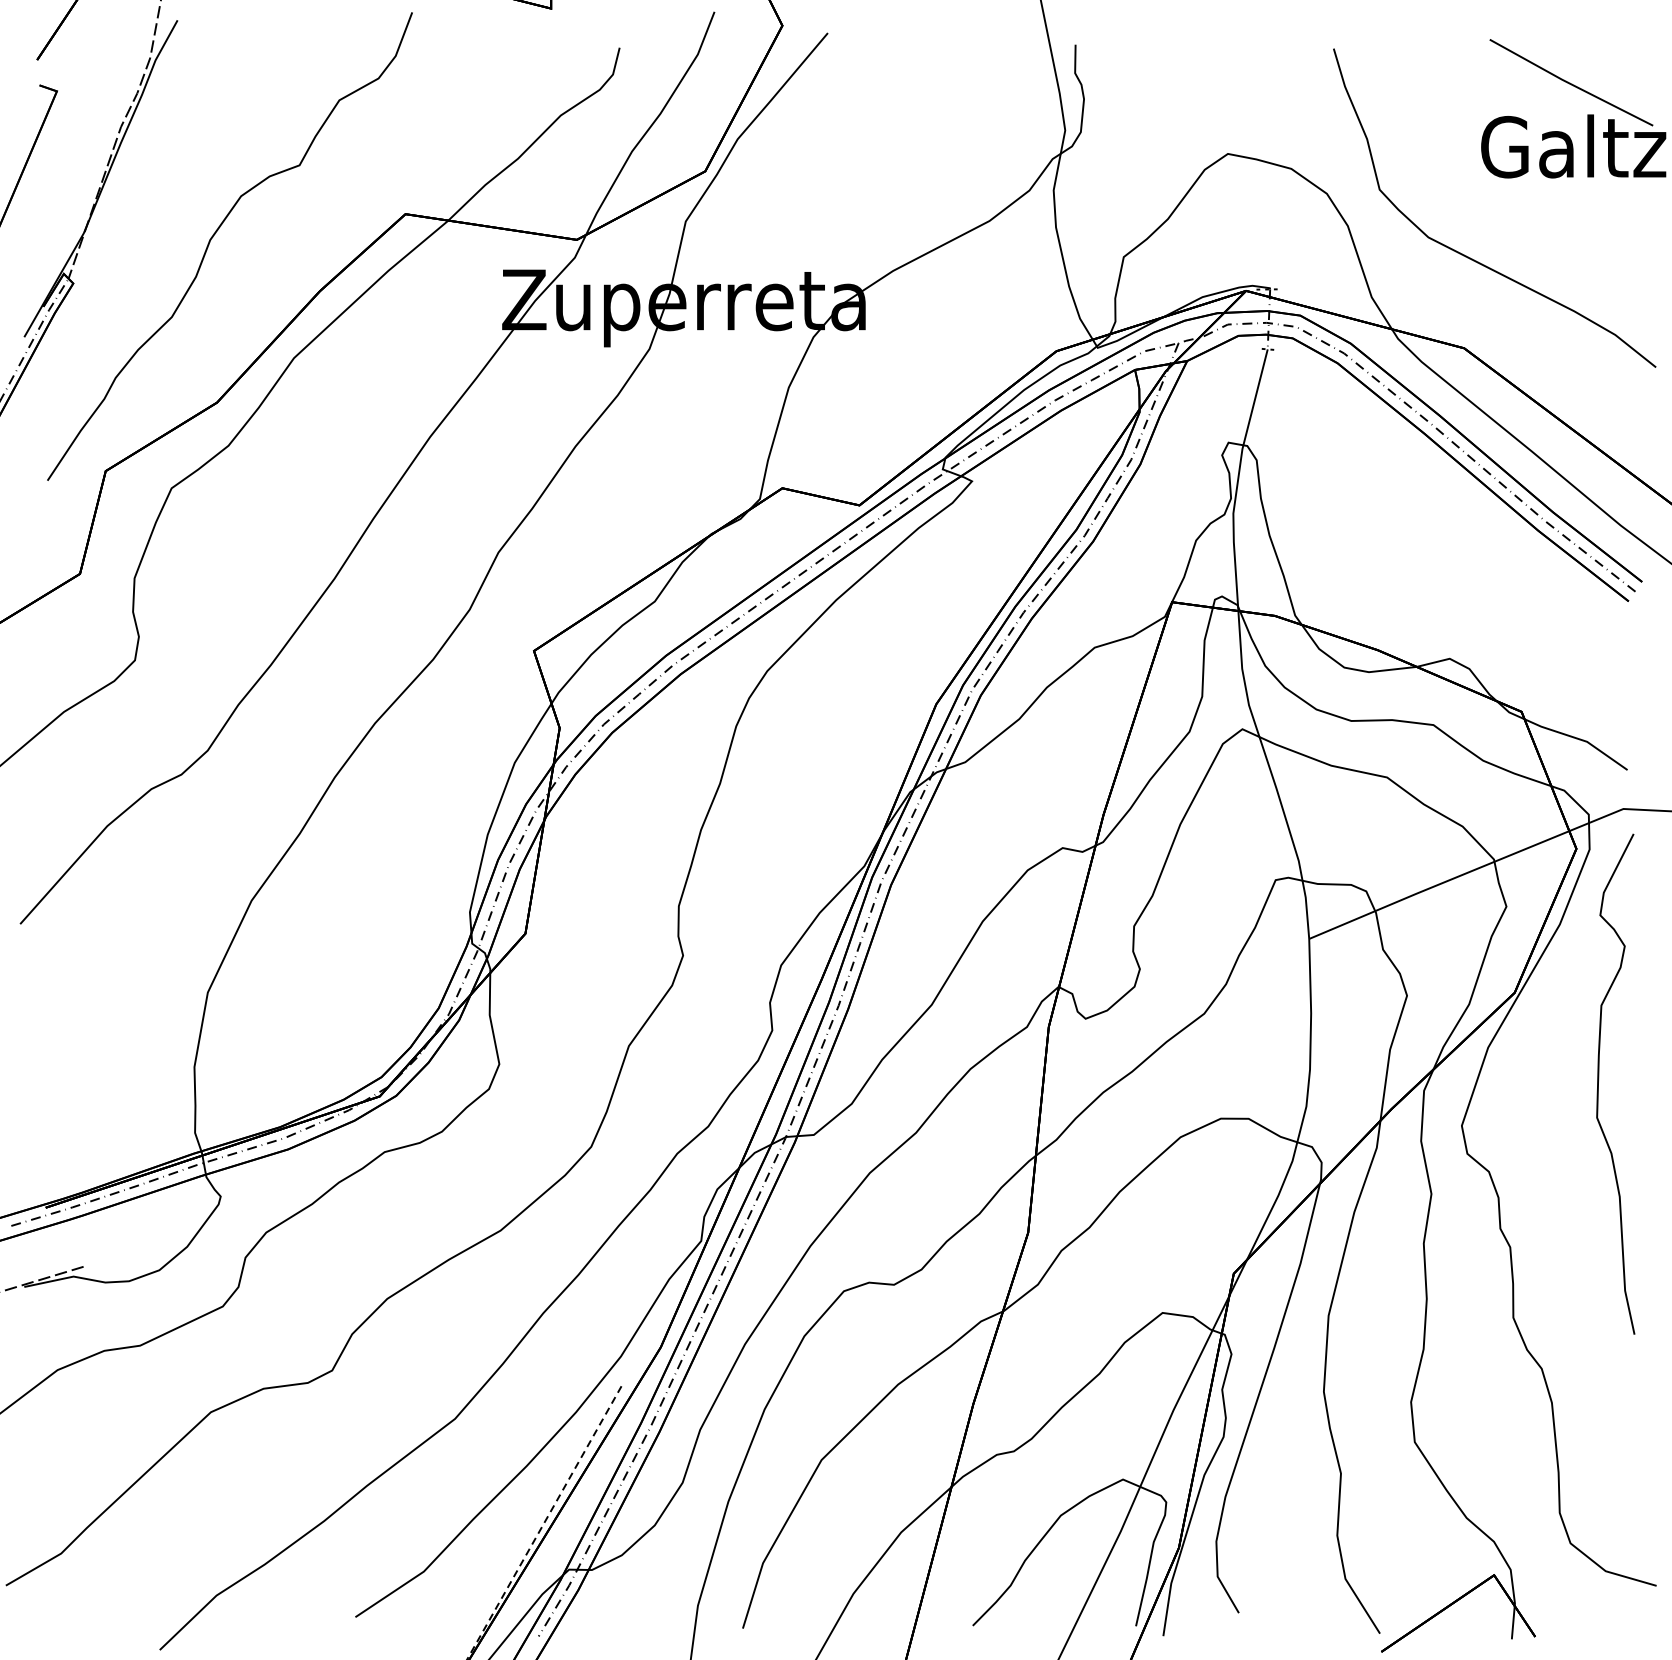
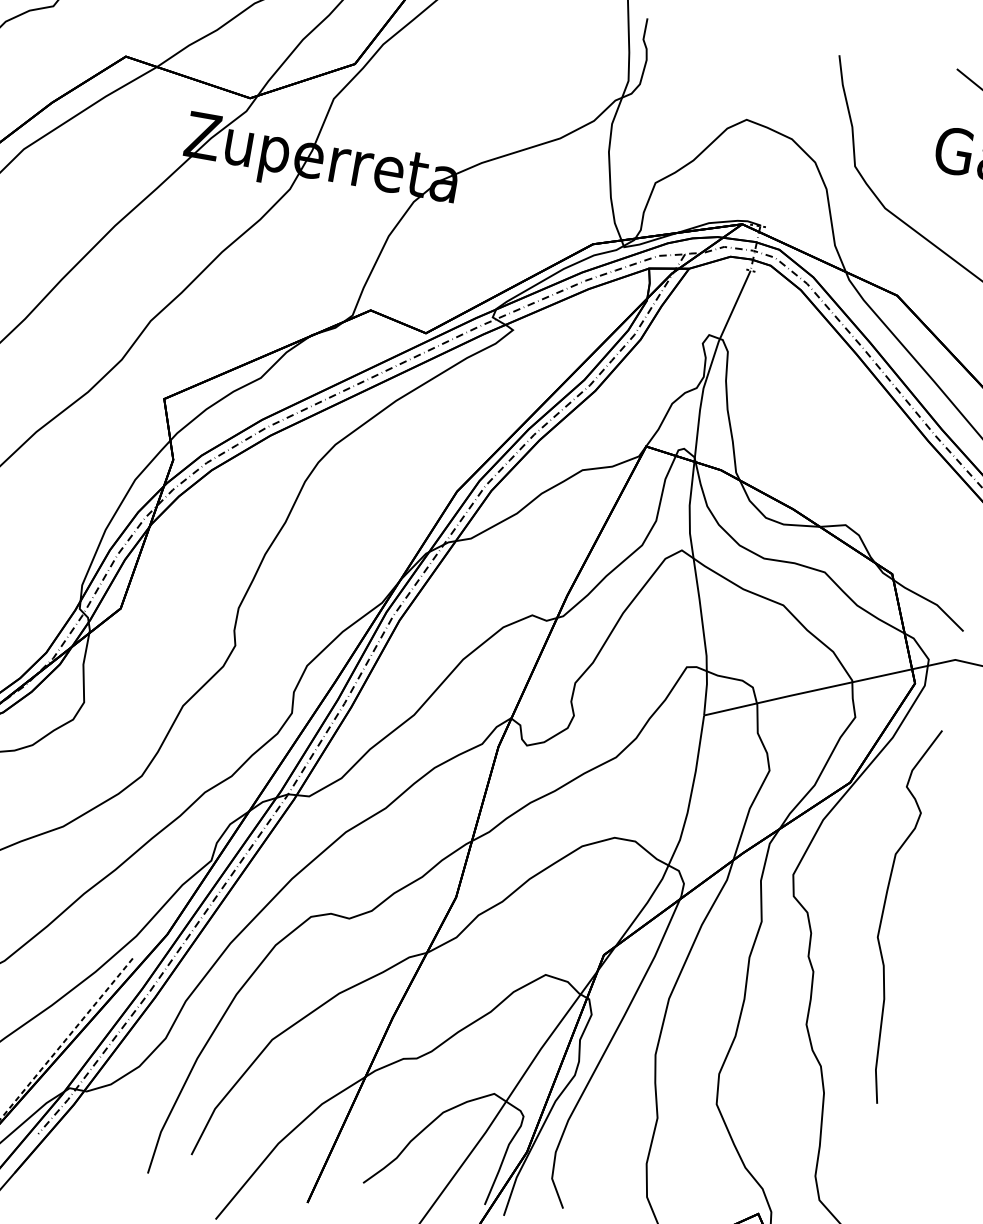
curve: (1599, 1079) -> (884, 909), moved

